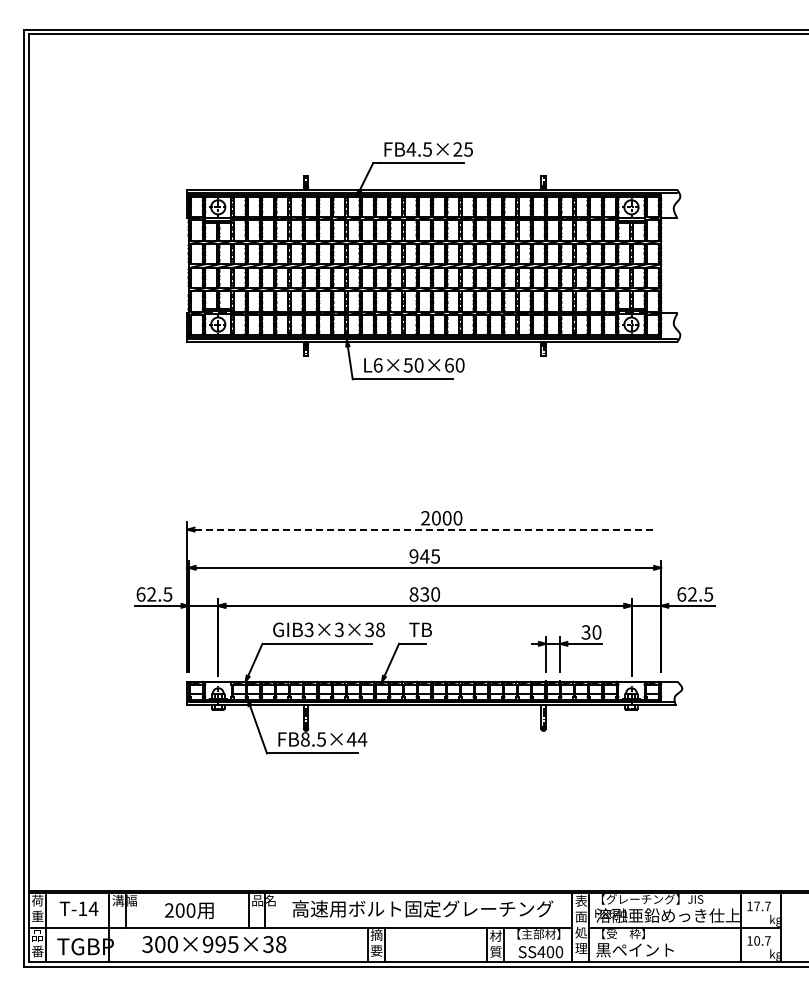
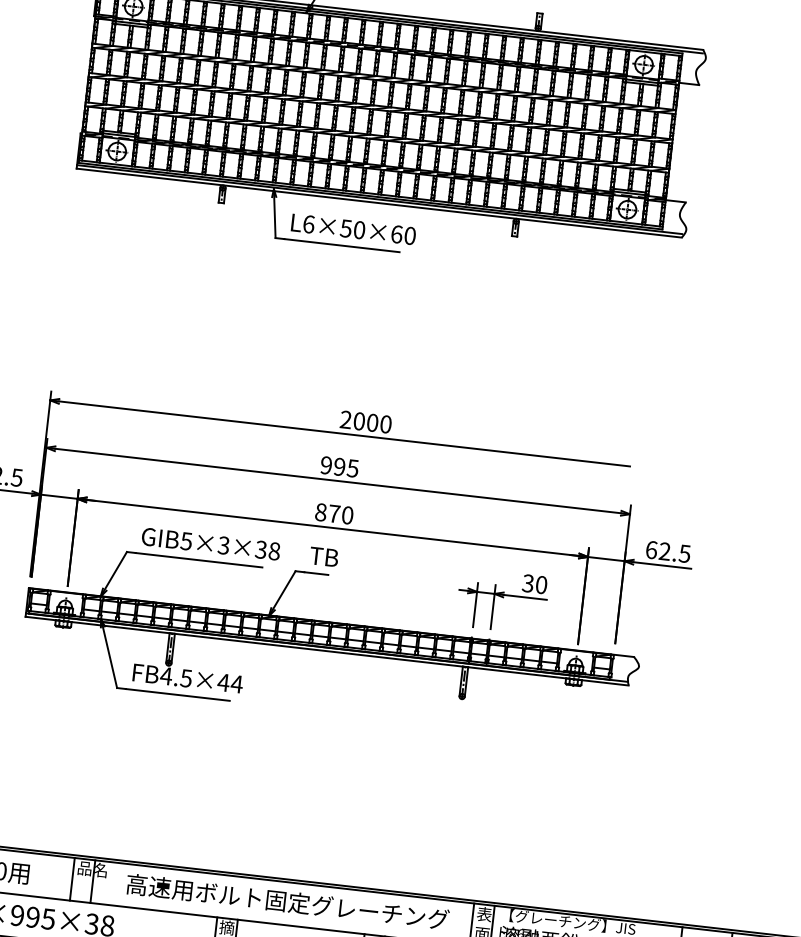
line: (426, 529) -> (345, 433), dashed -> solid
text: (424, 556) -> (339, 466), 945 -> 995
text: (424, 594) -> (333, 513), 830 -> 870
text: (309, 629) -> (187, 540), GIB3×3×38 -> GIB5×3×38
text: (305, 739) -> (166, 676), FB8.5×44 -> FB4.5×44

